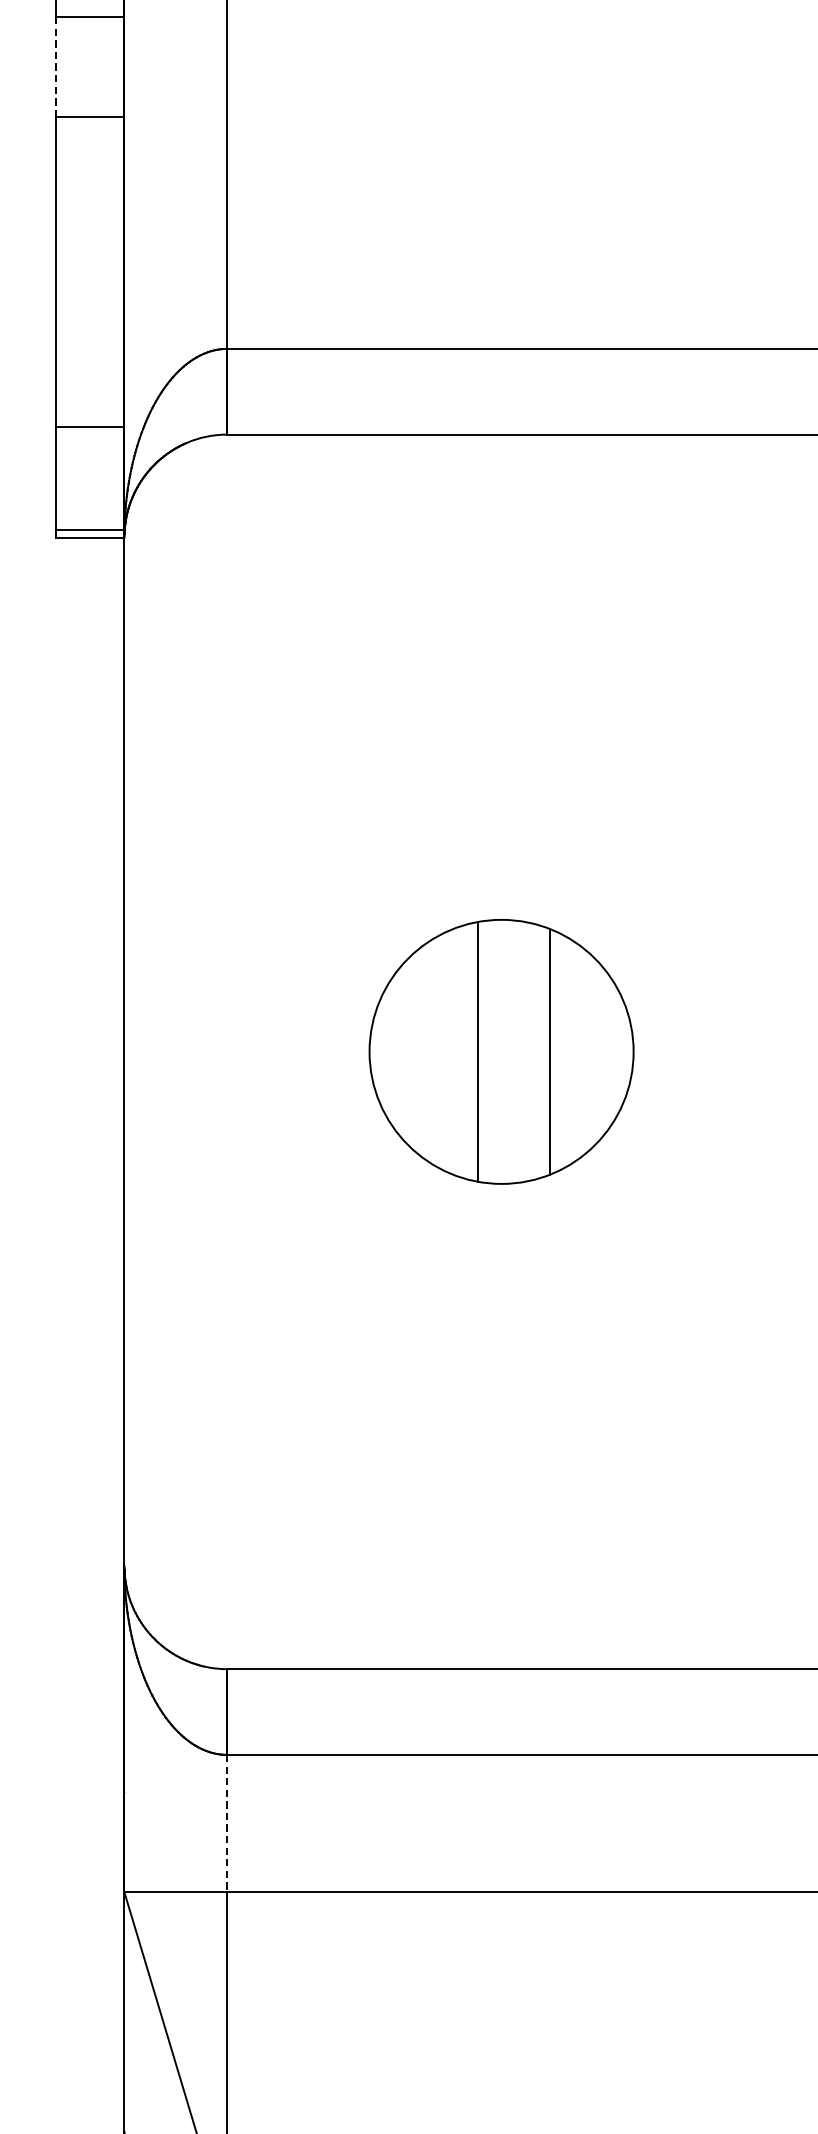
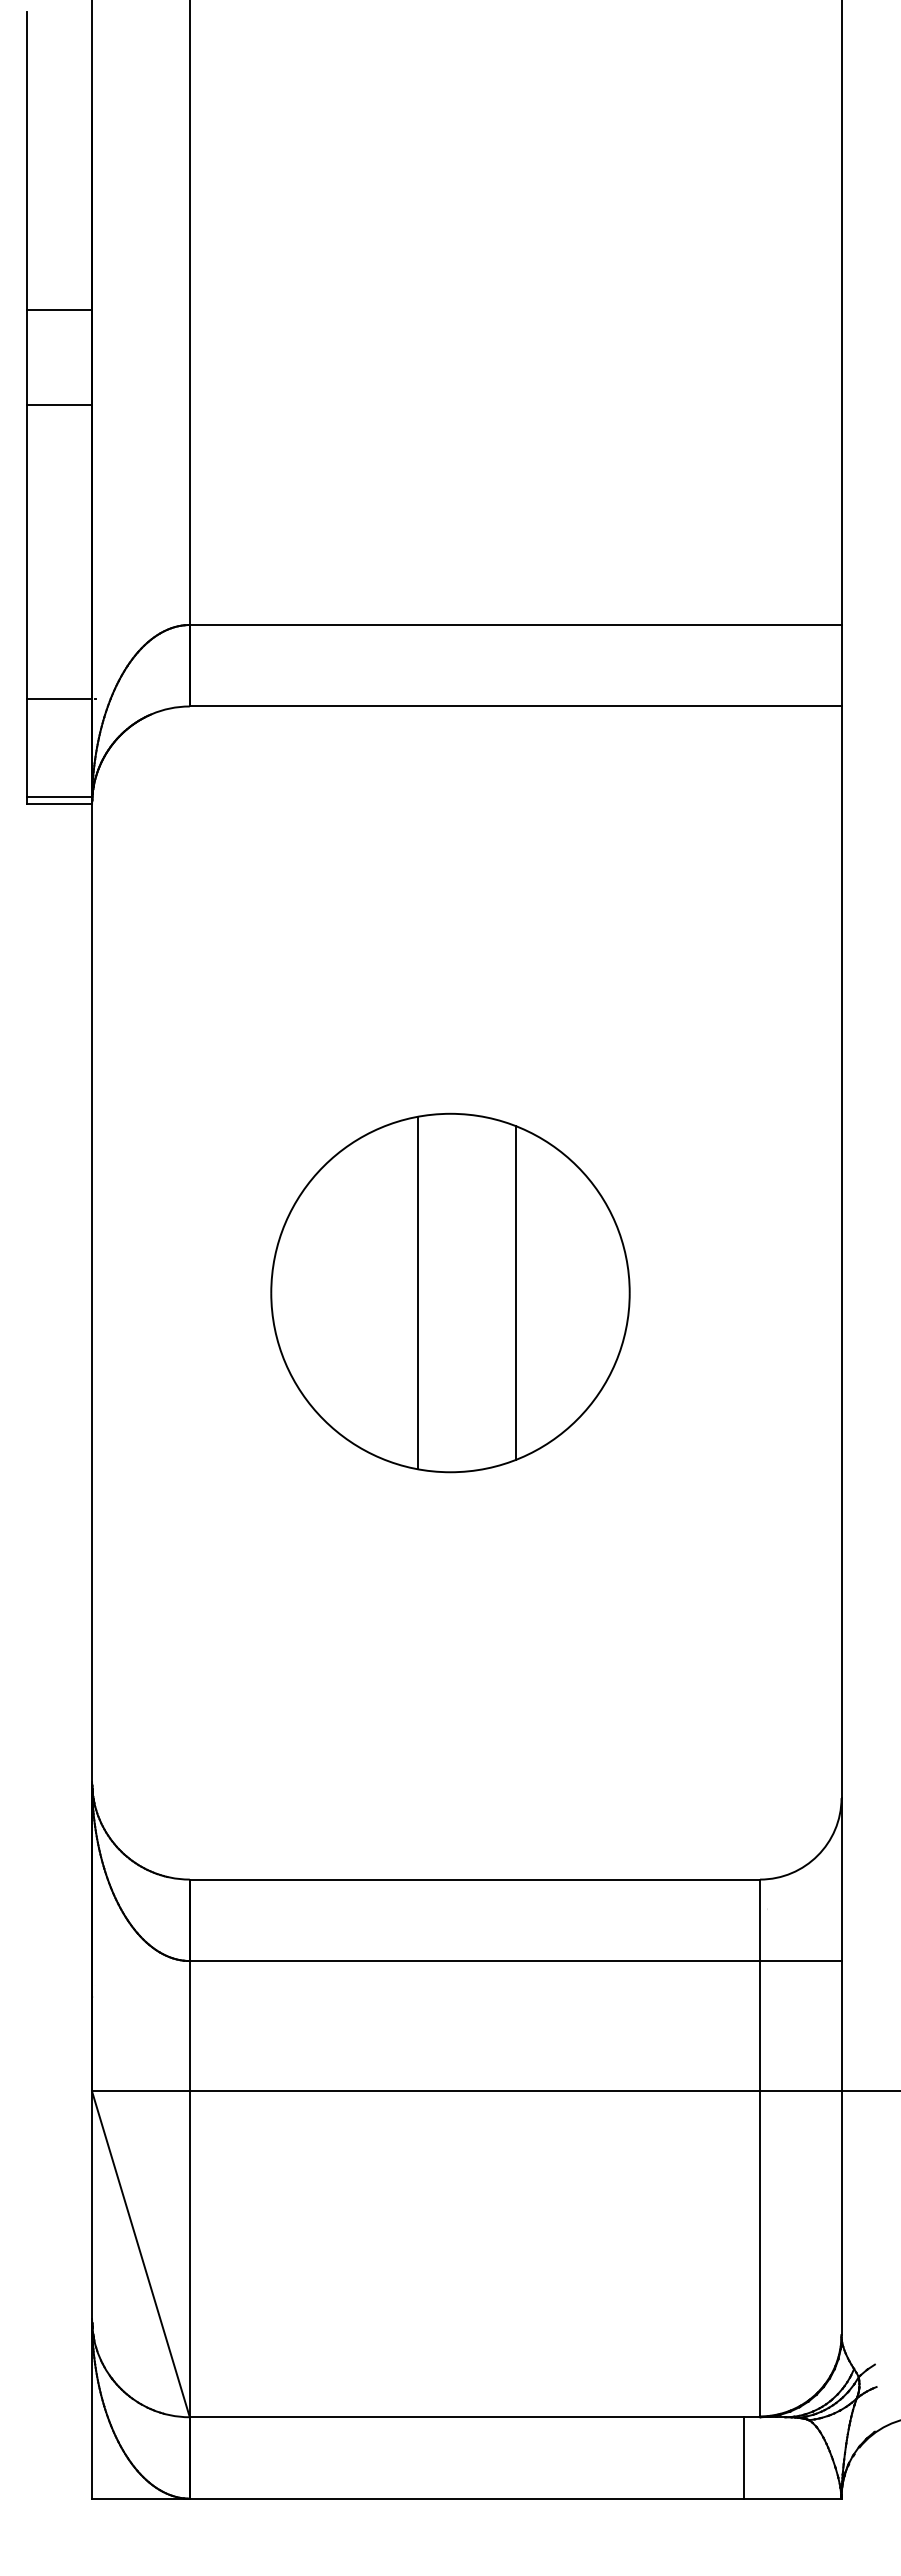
line: (55, 67) -> (26, 357), dashed -> solid
part: (501, 1051) -> (450, 1292), size x1.43
line: (226, 1823) -> (189, 2026), dashed -> solid

